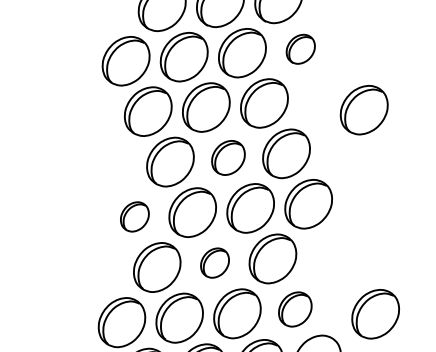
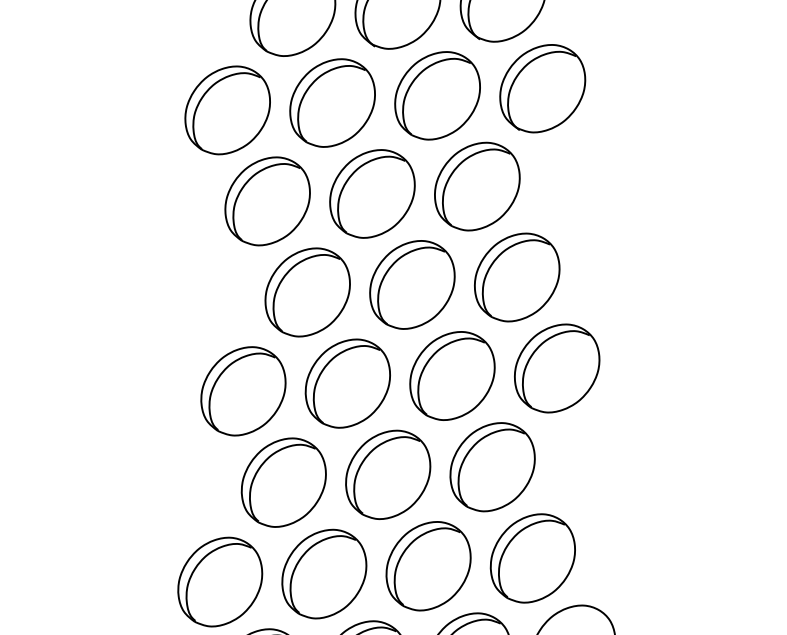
part: (300, 49) -> (542, 89), size x1.67
part: (363, 110) -> (656, 199), removed
part: (228, 157) -> (412, 284), size x1.43
part: (134, 216) -> (242, 390), size x1.67
part: (214, 262) -> (387, 473), size x1.67
part: (295, 309) -> (533, 558), size x1.43
part: (375, 314) -> (677, 567), removed

